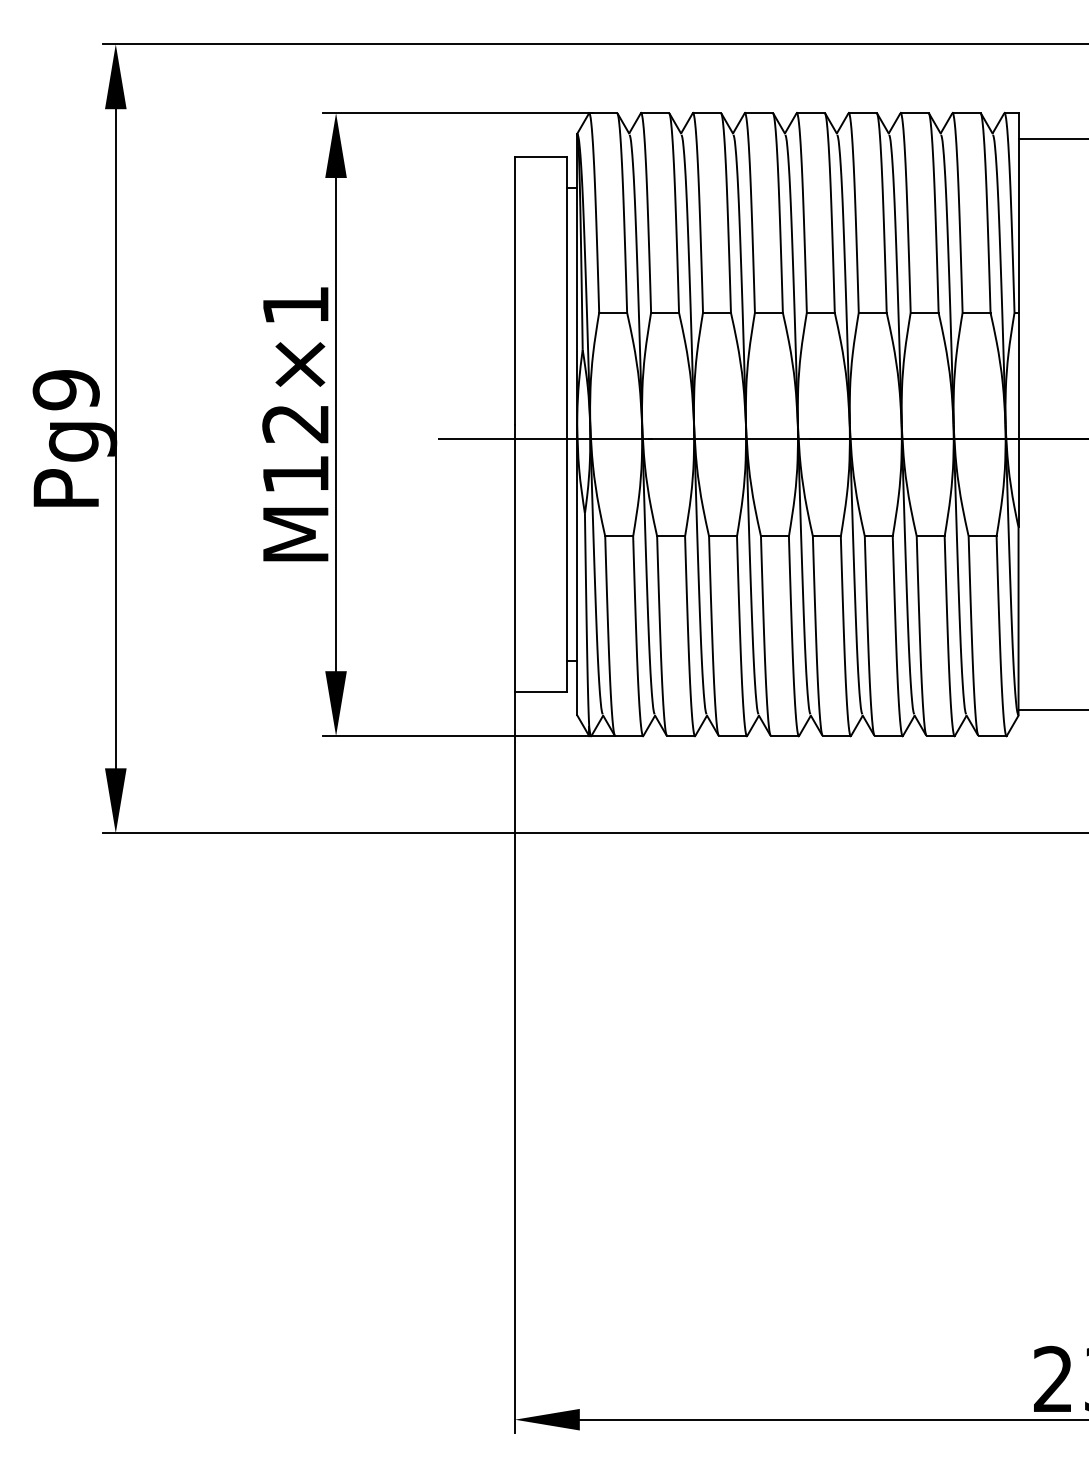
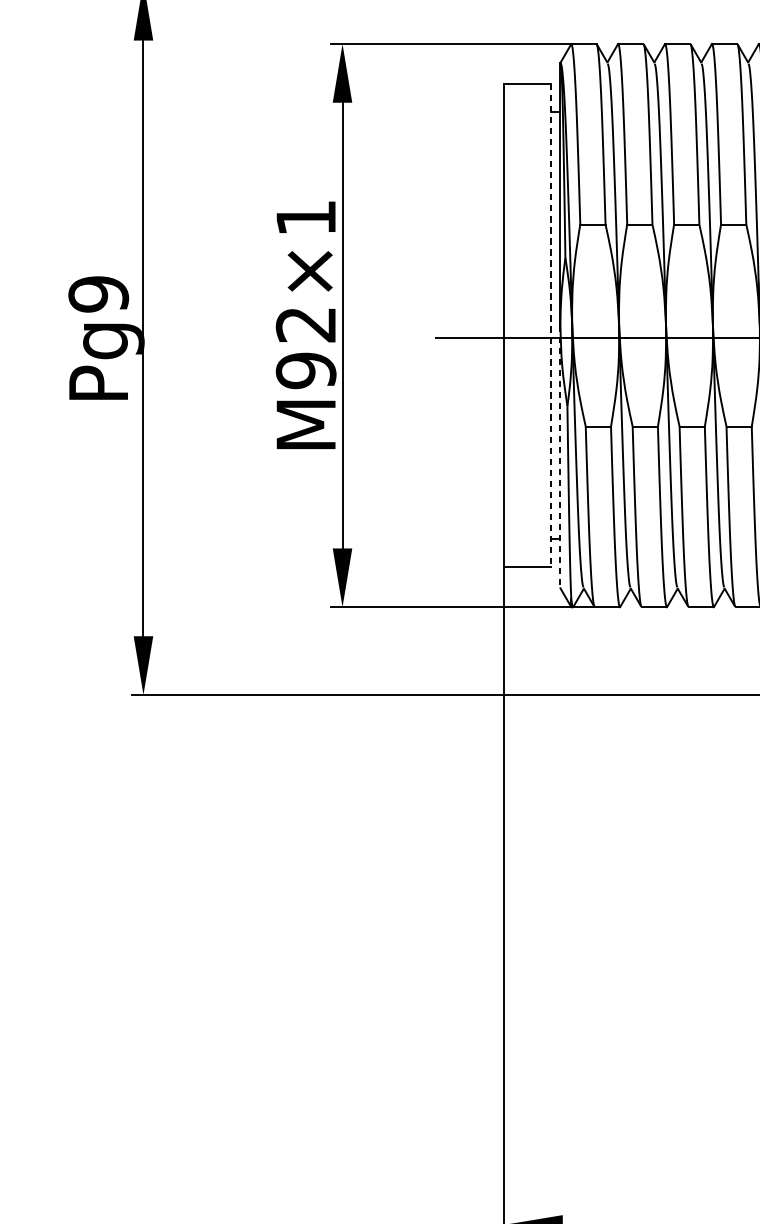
line: (566, 425) -> (550, 326), solid -> dashed
text: (295, 474) -> (305, 370), M12×1 -> M92×1
line: (577, 570) -> (560, 457), solid -> dashed

